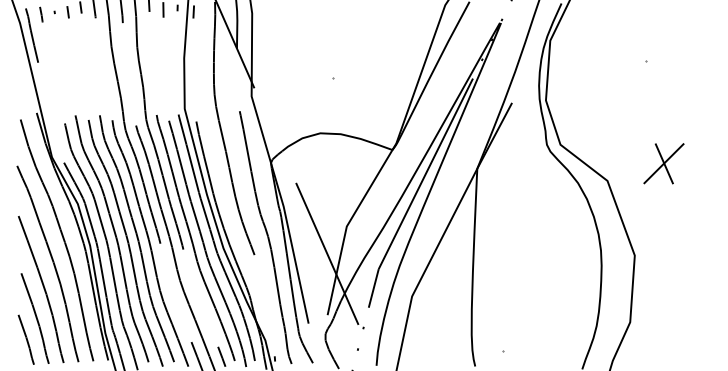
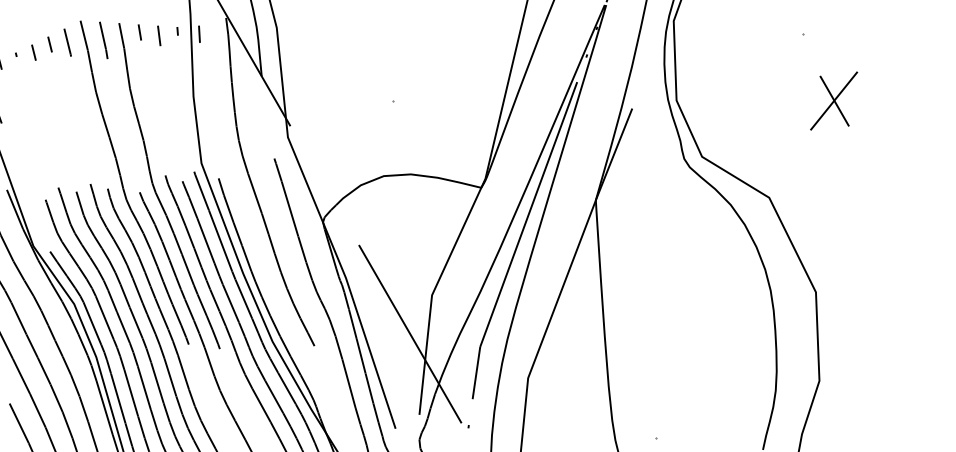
part: (663, 163) -> (833, 100), moved

